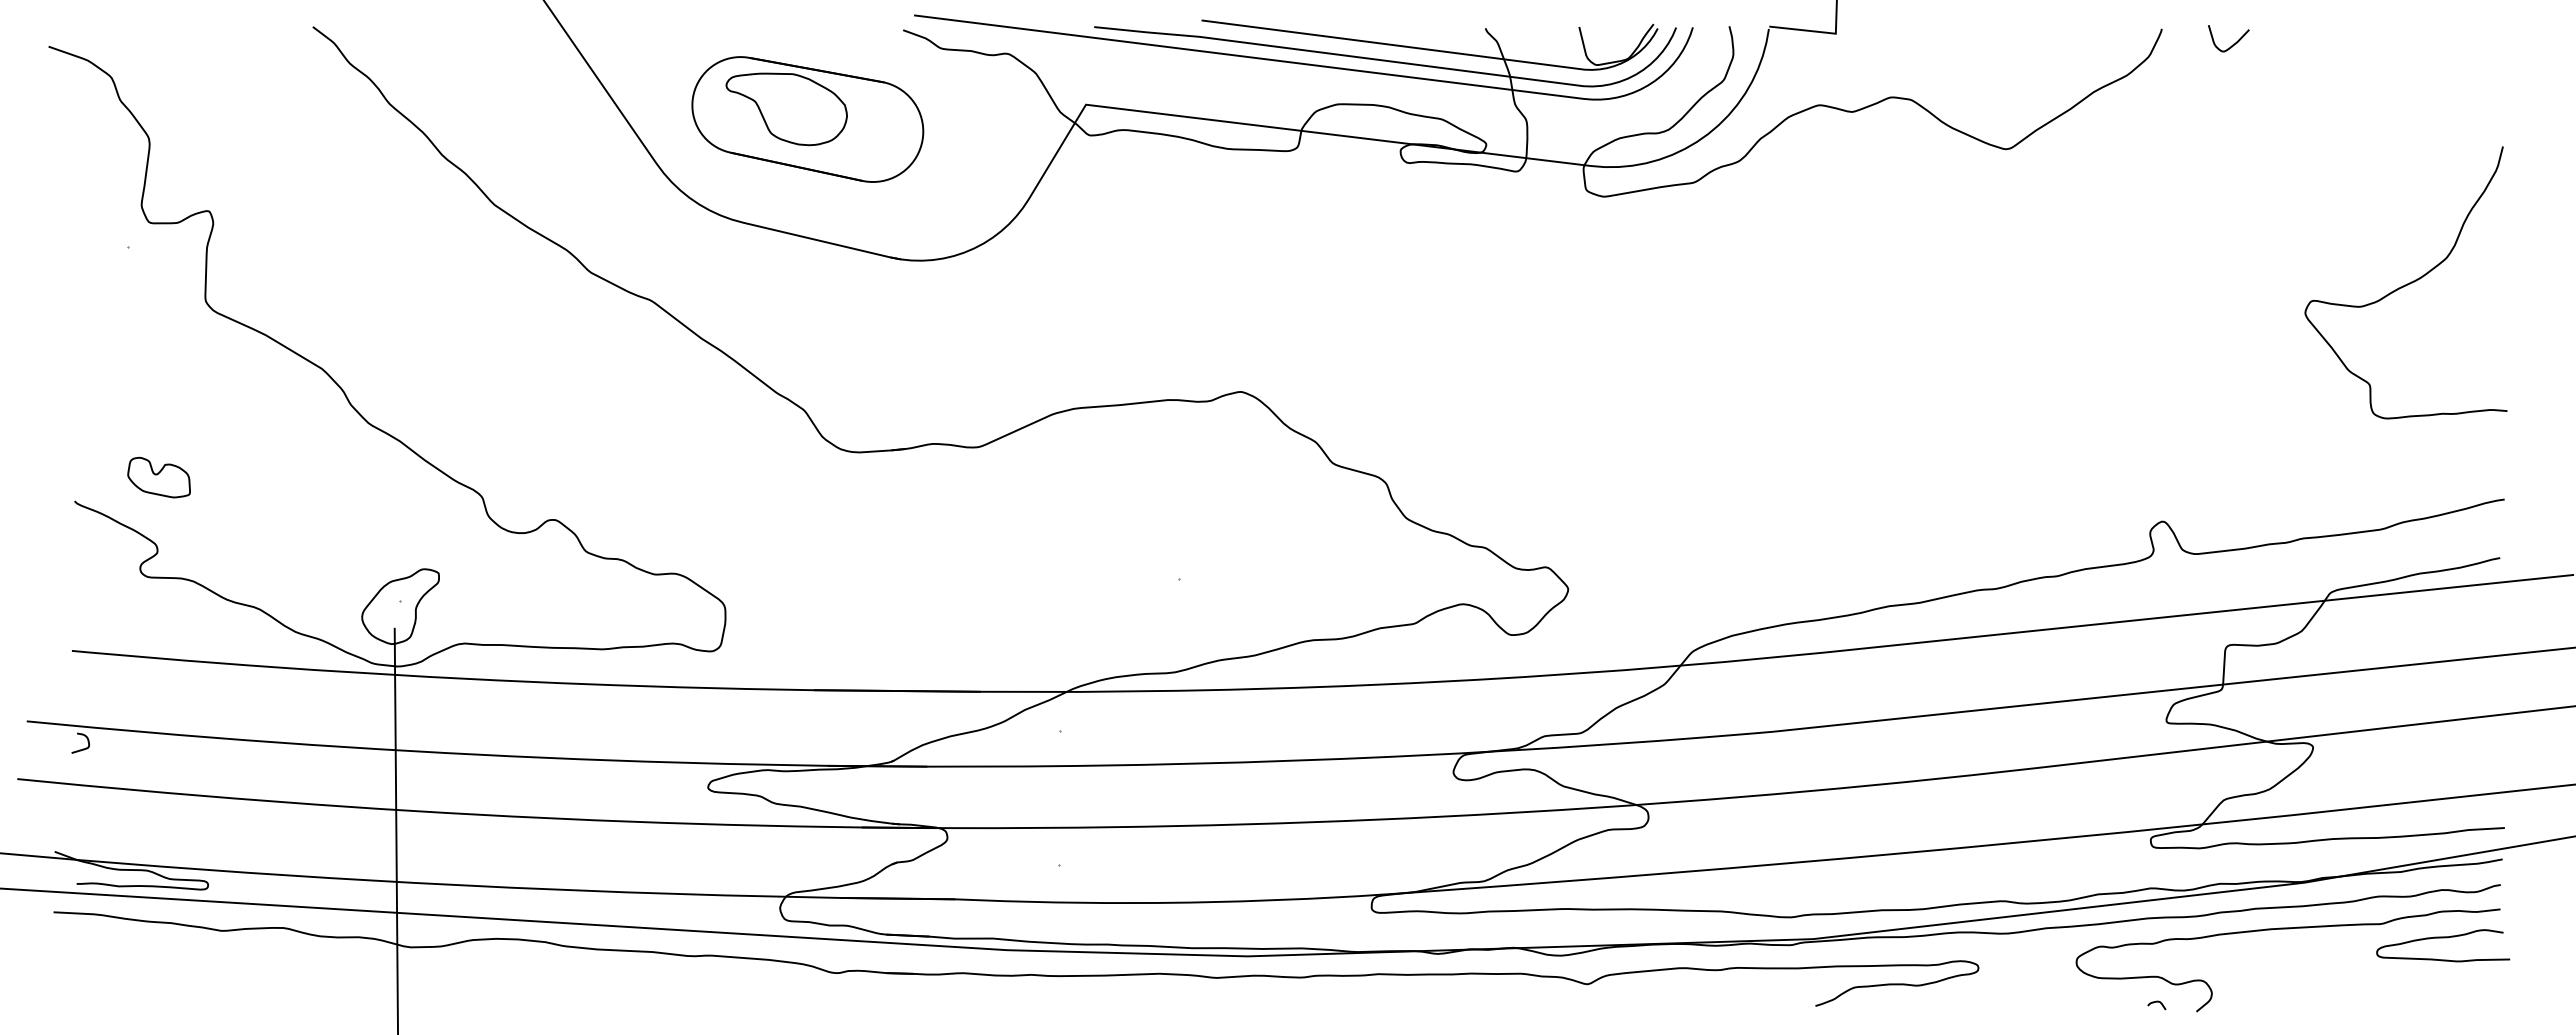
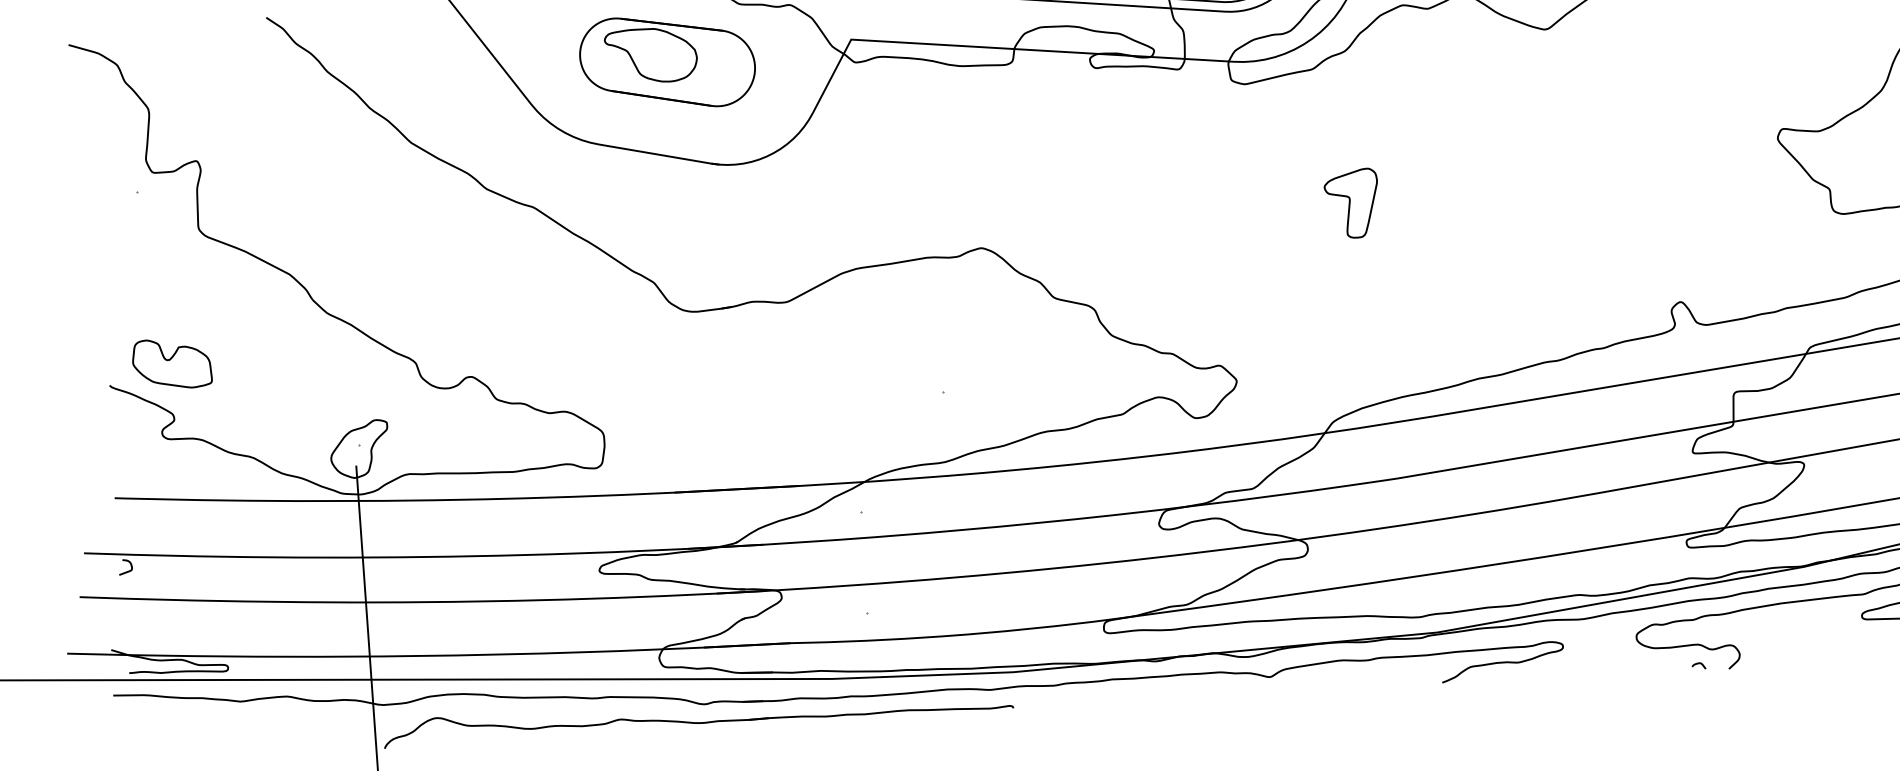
part: (807, 119) -> (667, 62), moved
part: (1735, 363) -> (1351, 203), added
part: (158, 477) -> (171, 363), size x1.67
part: (826, 996) -> (698, 722), added

